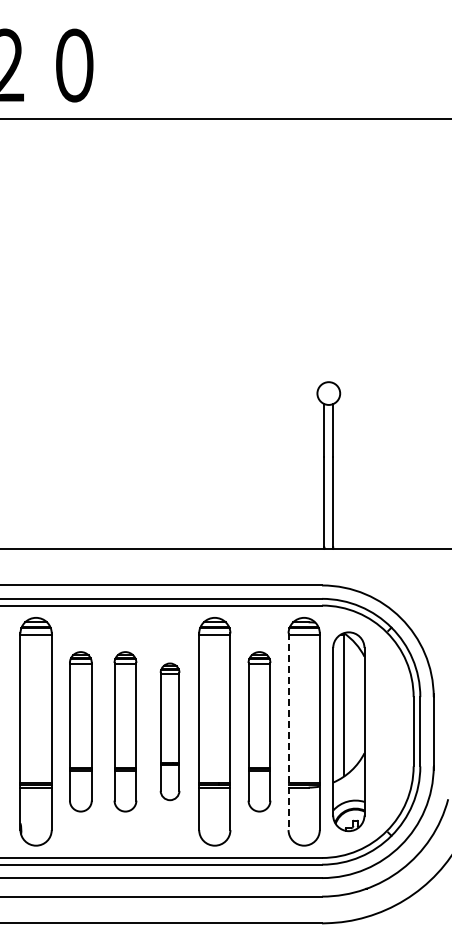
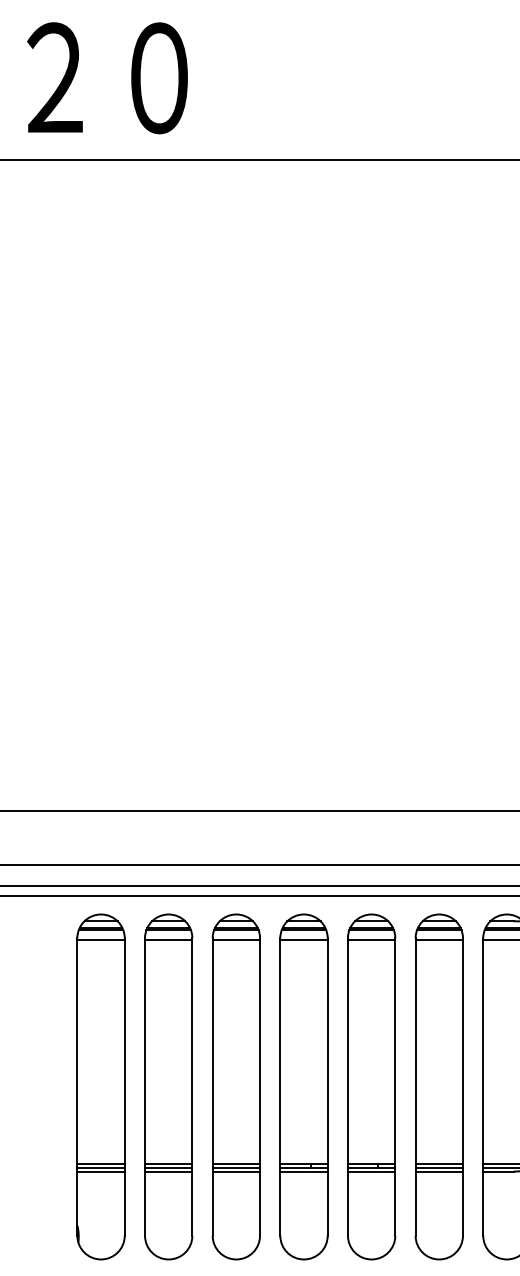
part: (80, 731) -> (168, 1086), size x1.43
part: (125, 731) -> (236, 1086), size x1.43
part: (169, 731) -> (303, 1086), size x1.67
part: (259, 731) -> (439, 1086), size x1.43
line: (288, 732) -> (483, 1088), dashed -> solid

